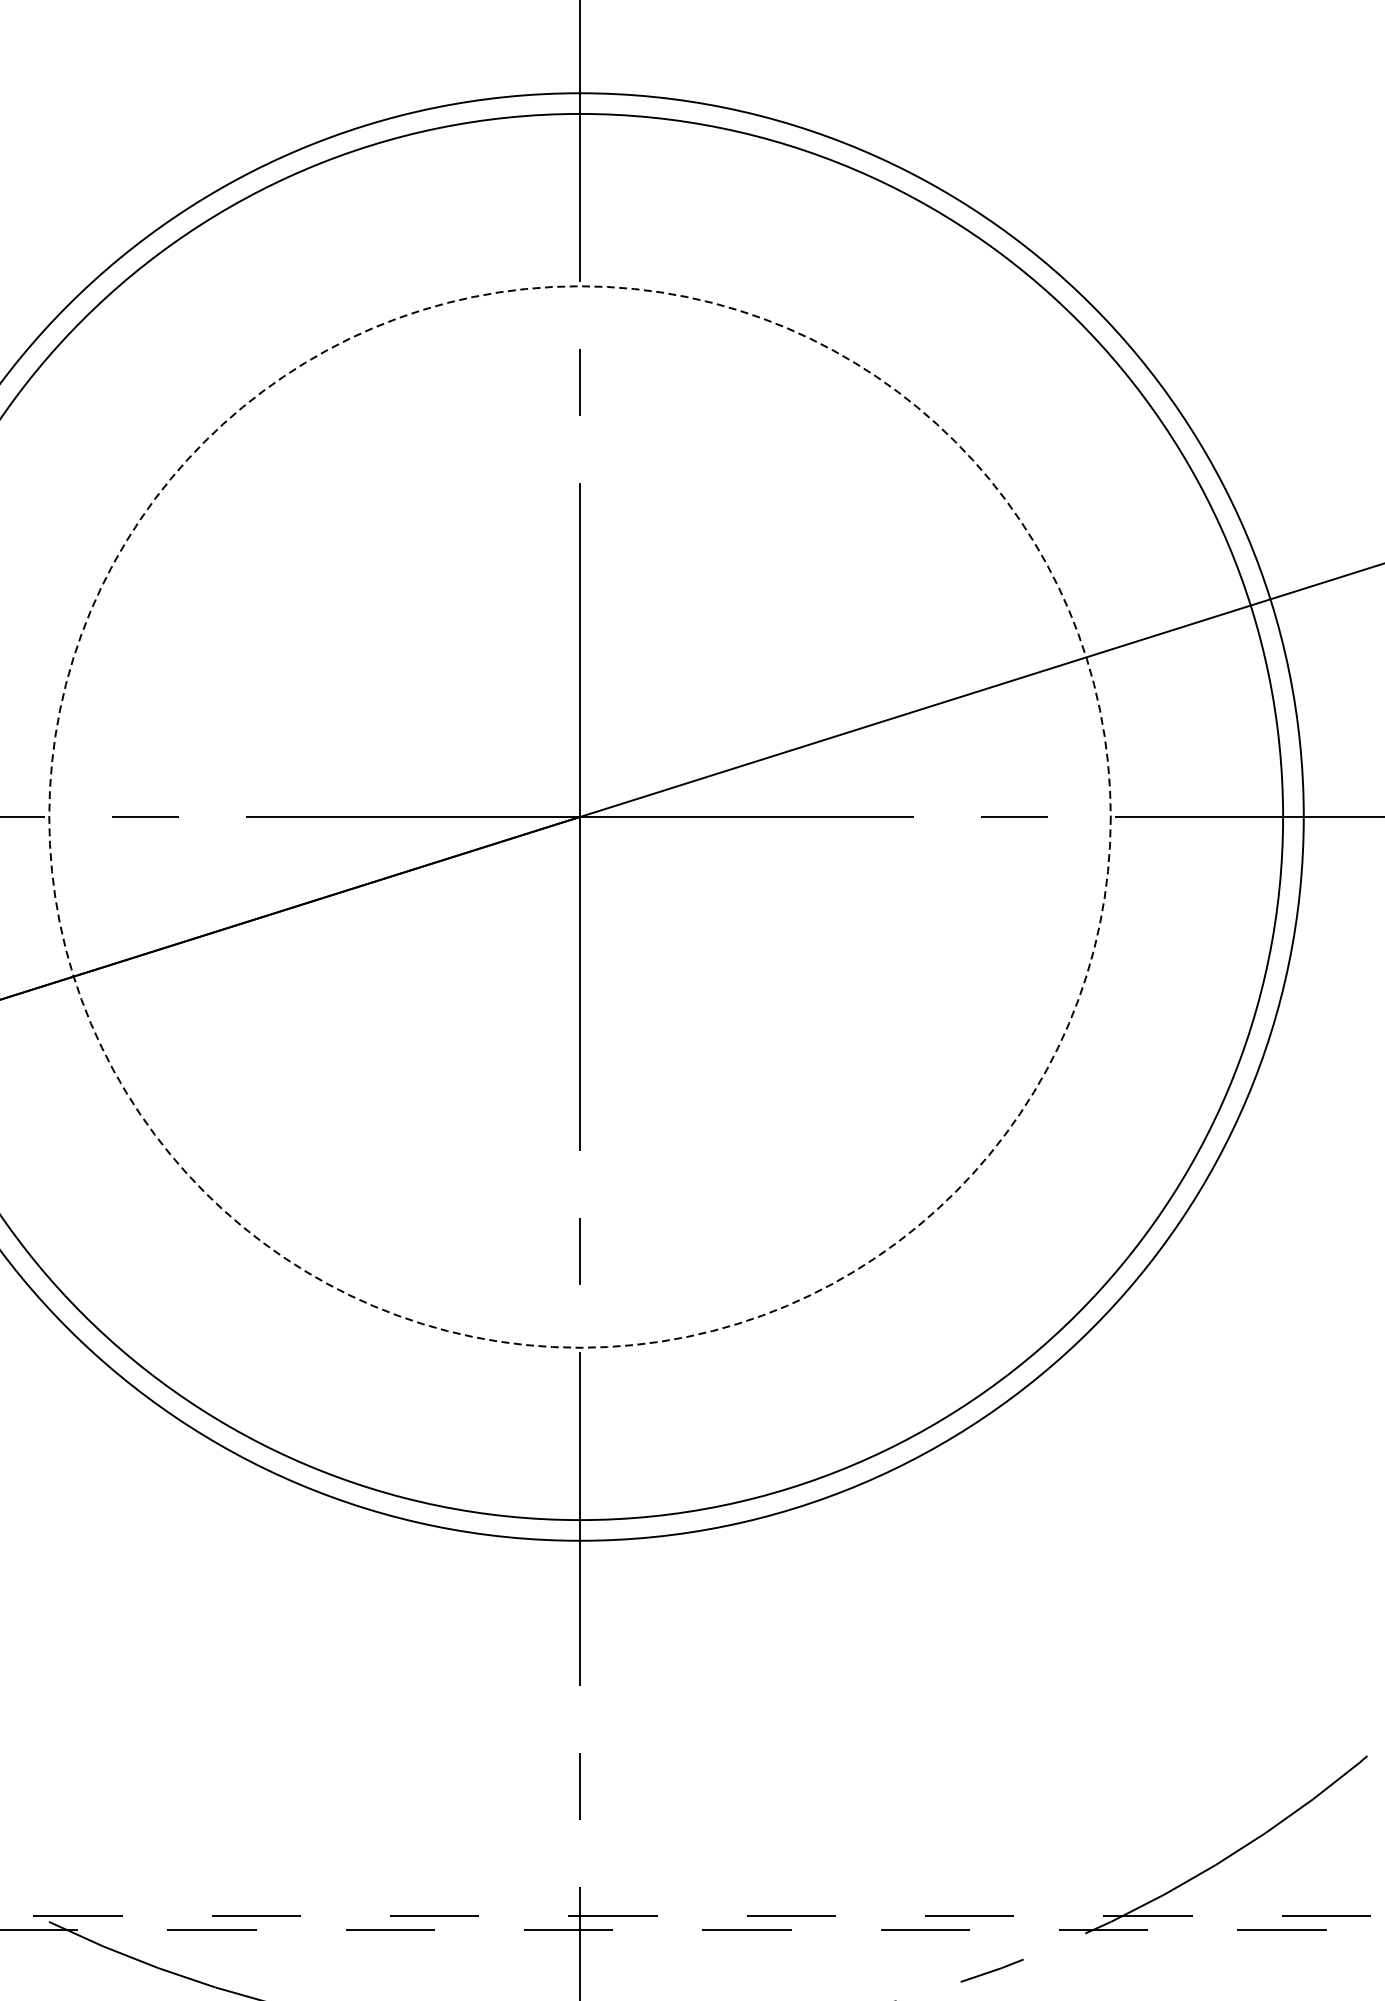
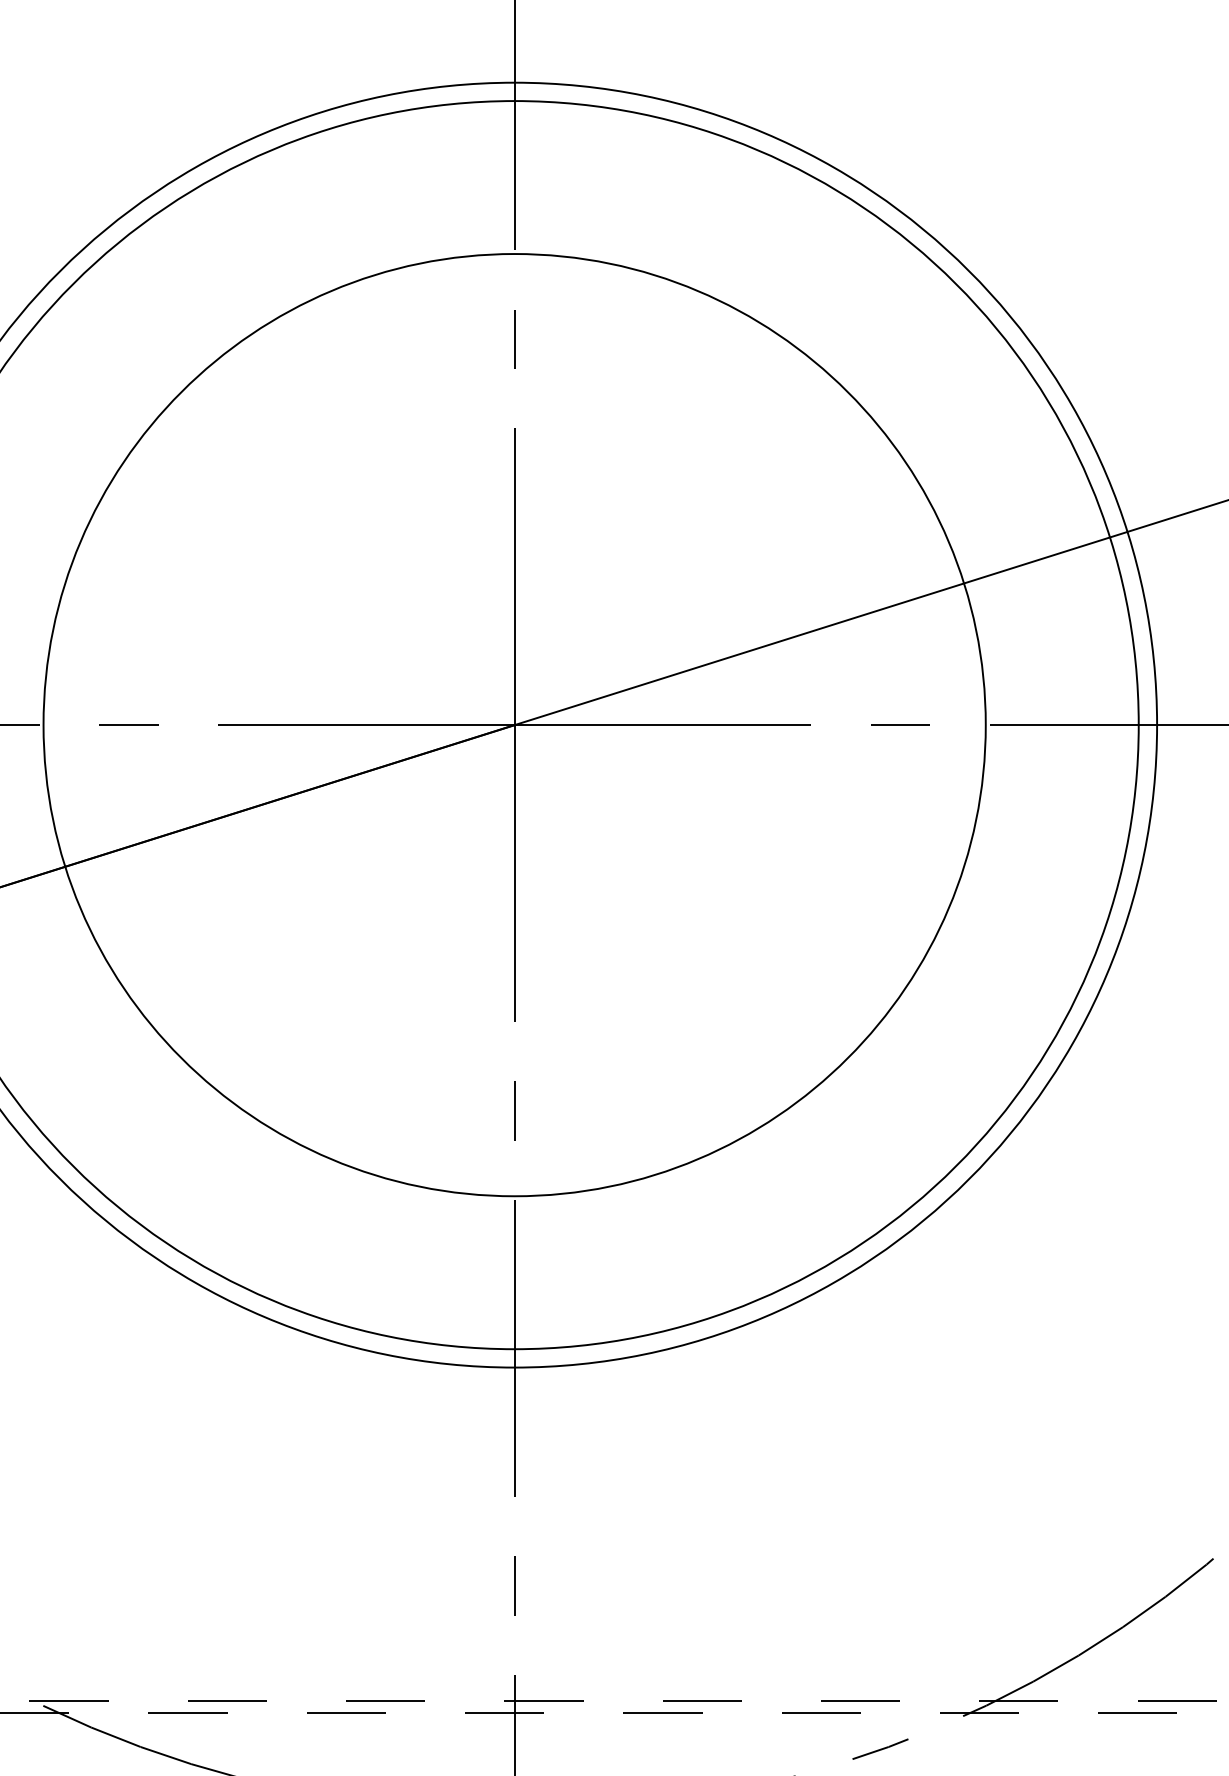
circle: (579, 817) -> (514, 725), dashed -> solid

